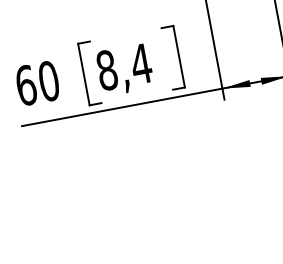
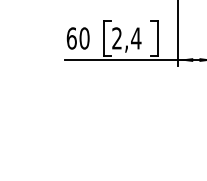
text: (107, 70) -> (117, 38), 8,4 -> 2,4

